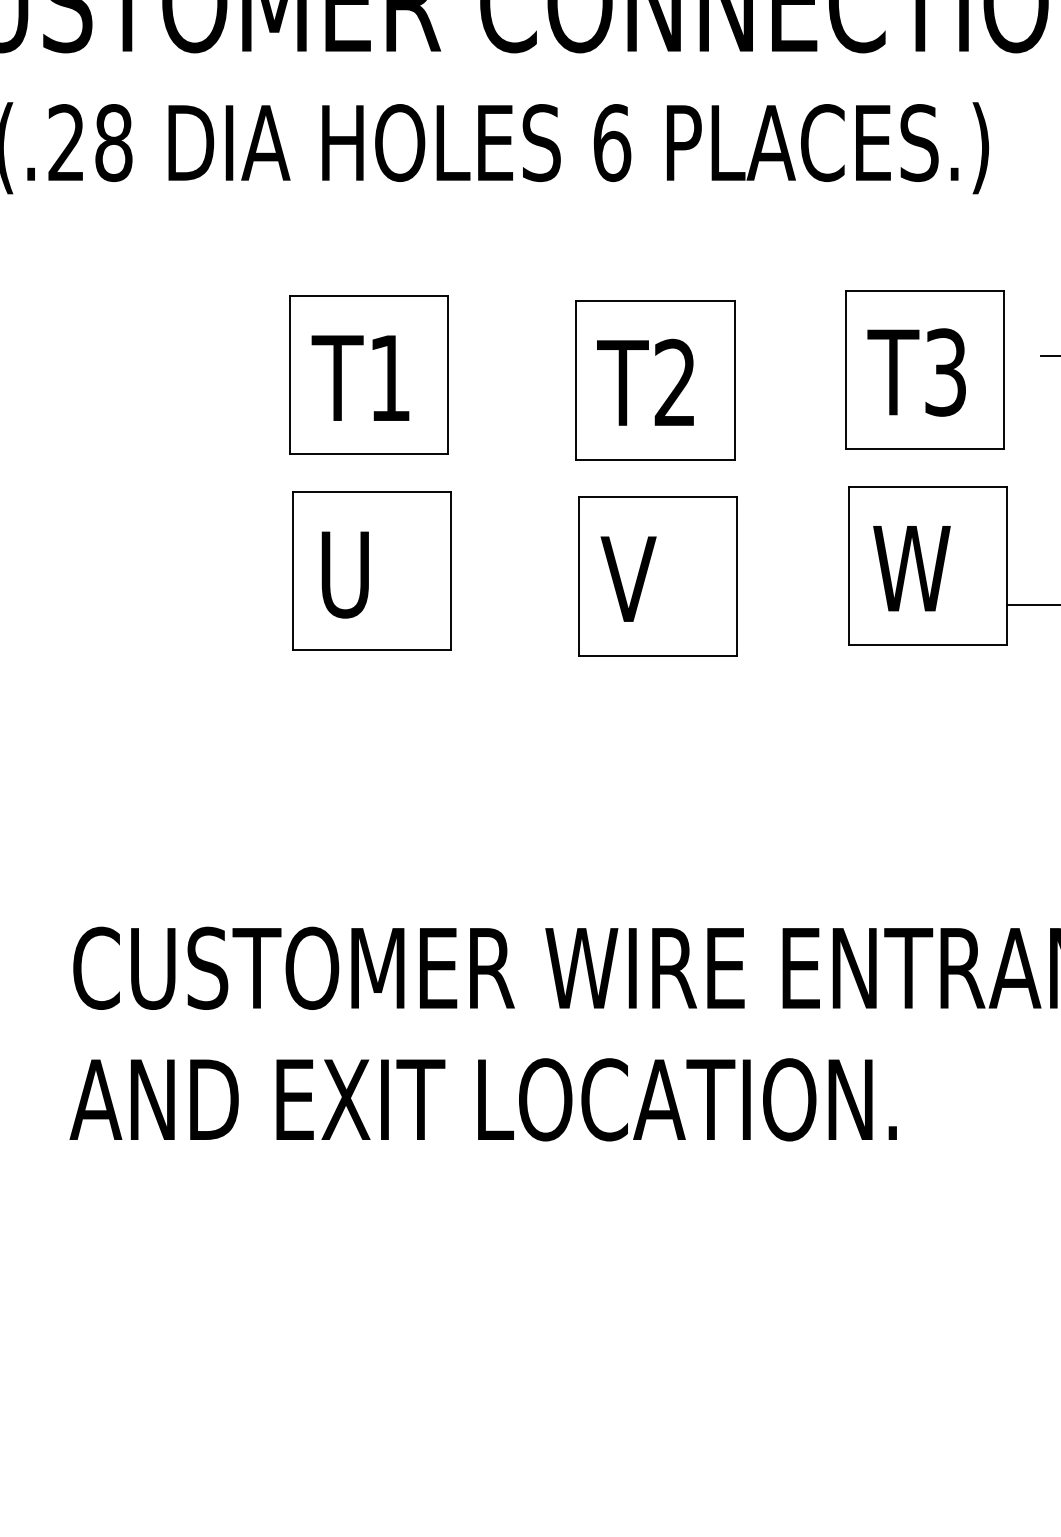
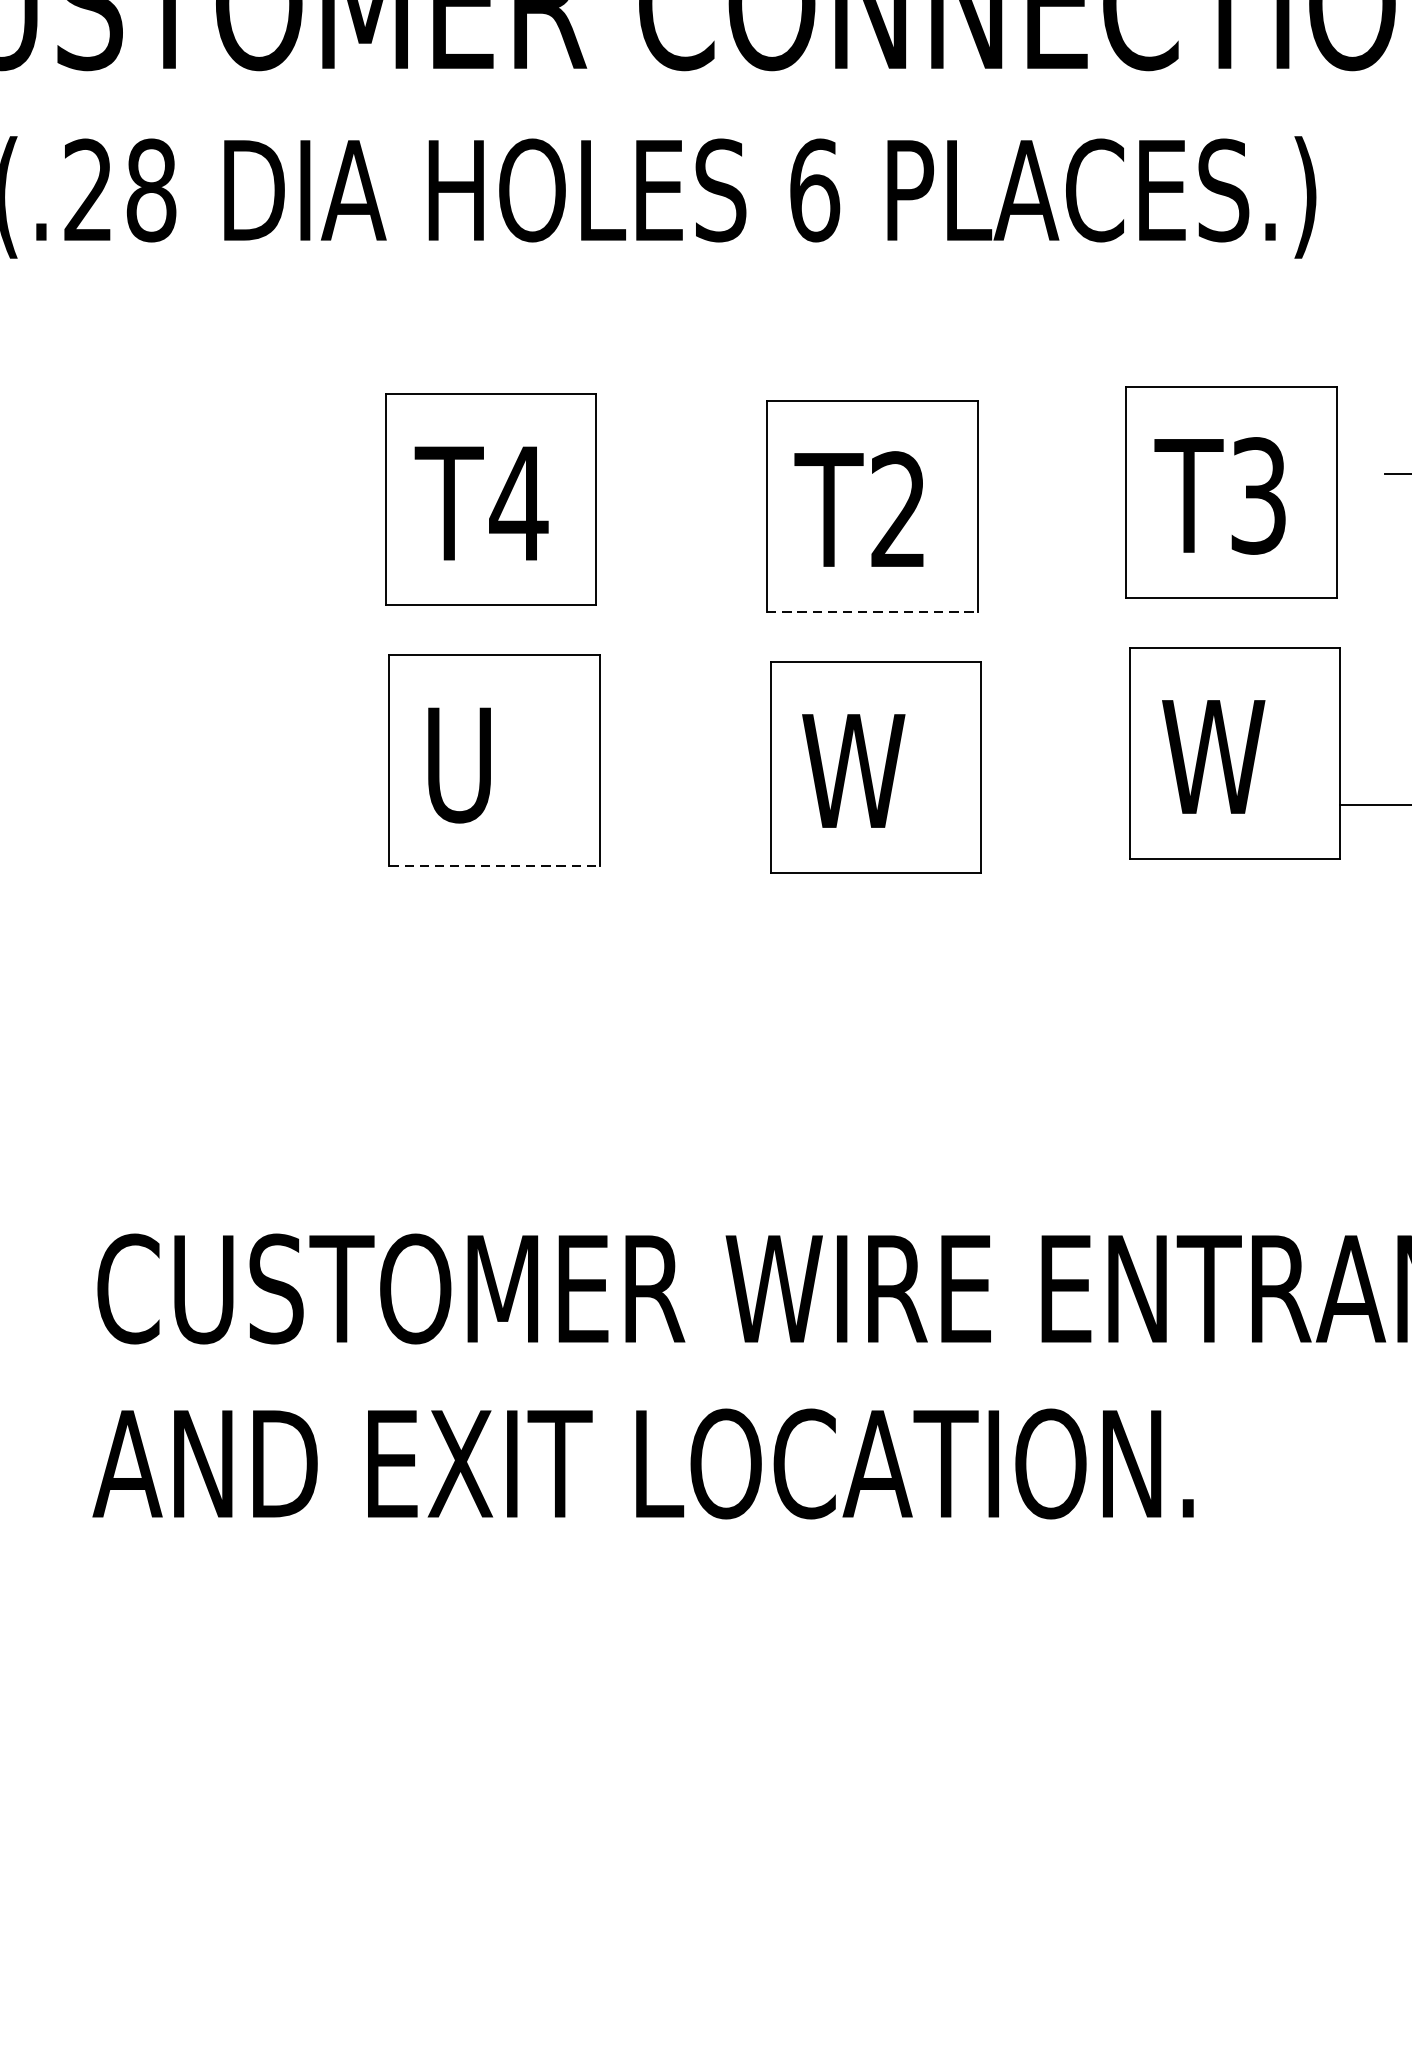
text: (389, 377) -> (518, 502), T1 -> T4
line: (655, 459) -> (872, 611), solid -> dashed
text: (640, 578) -> (852, 770), V -> W
line: (372, 650) -> (495, 865), solid -> dashed

